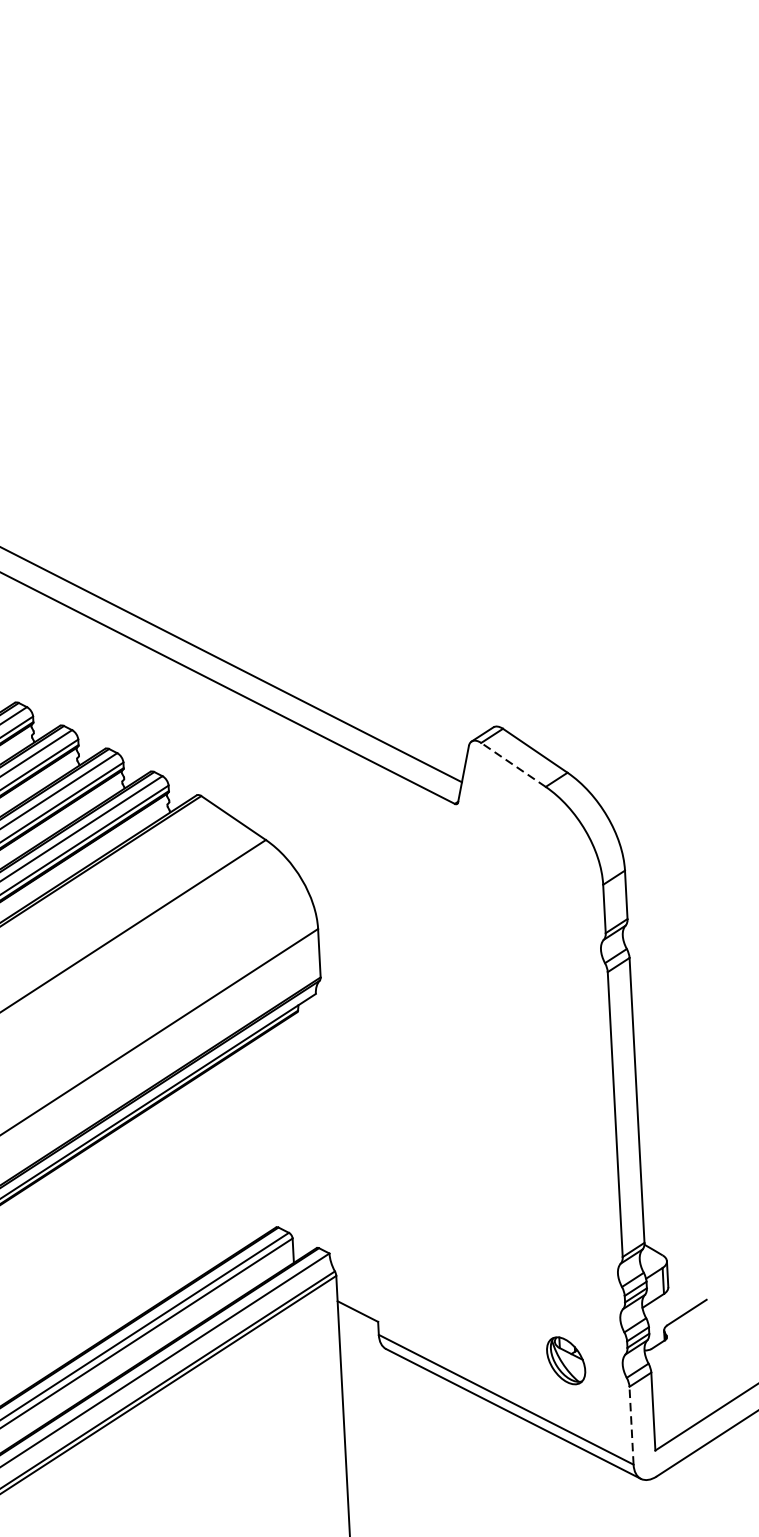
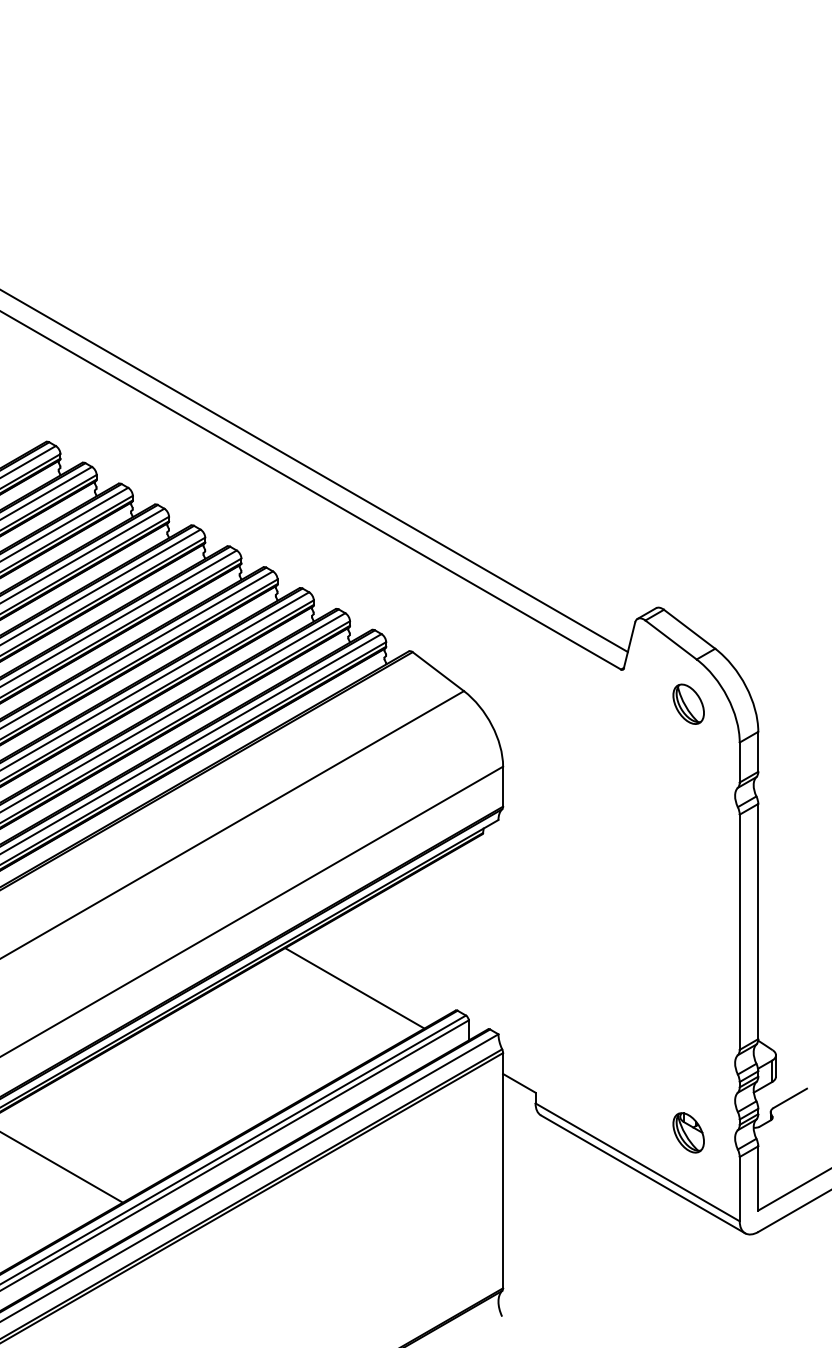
line: (512, 764) -> (670, 639), dashed -> solid
part: (538, 840) -> (688, 703), added
line: (152, 1207) -> (354, 988), added
line: (631, 1424) -> (739, 1188), dashed -> solid

